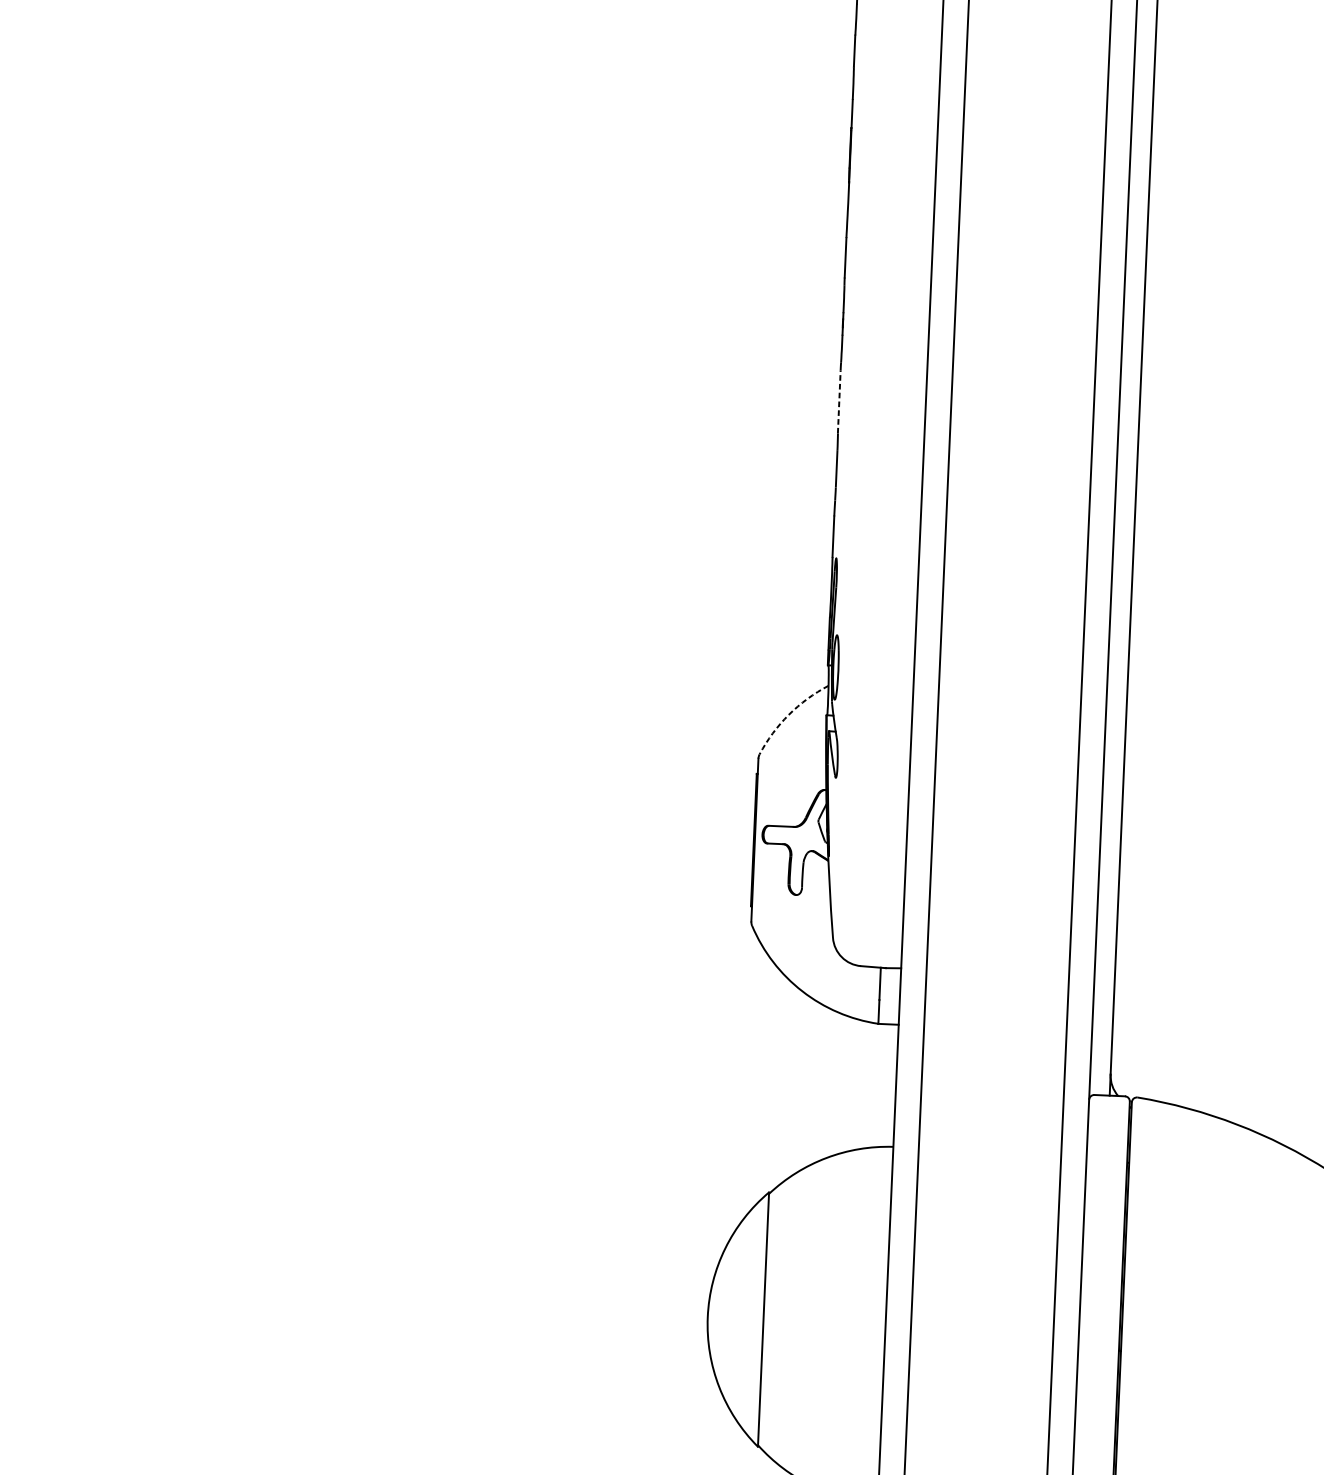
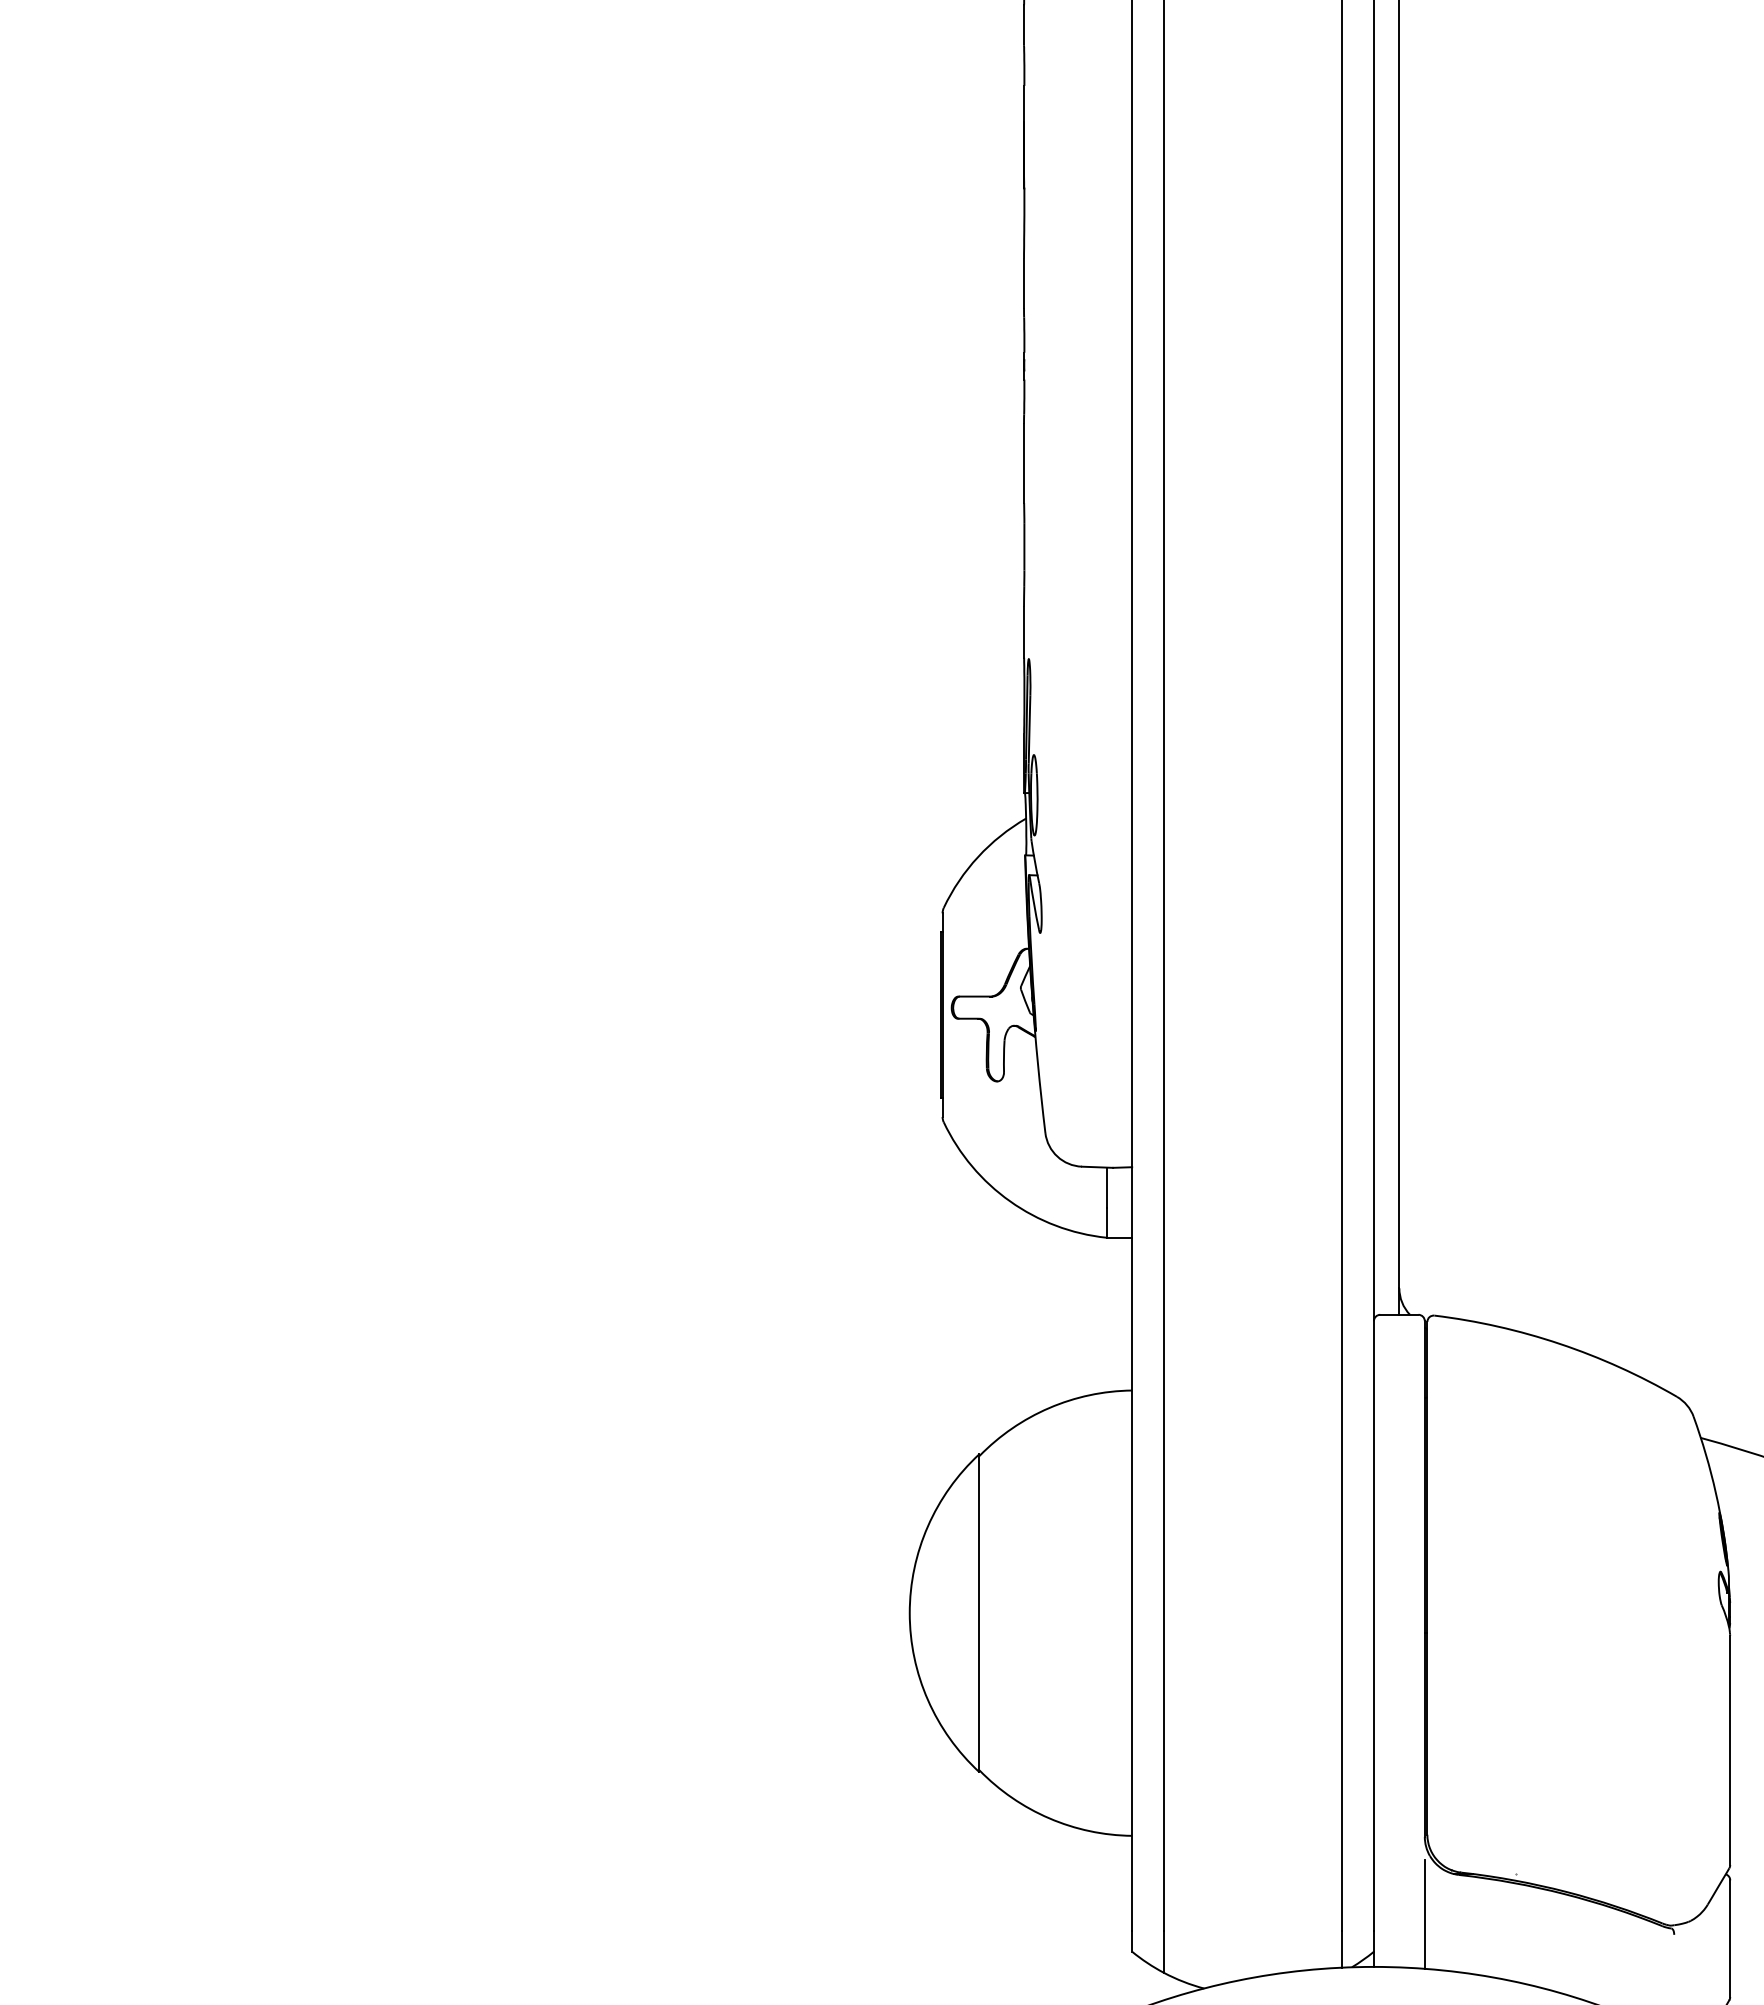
line: (839, 401) -> (1024, 463), dashed -> solid
arc: (789, 714) -> (978, 856), dashed -> solid

